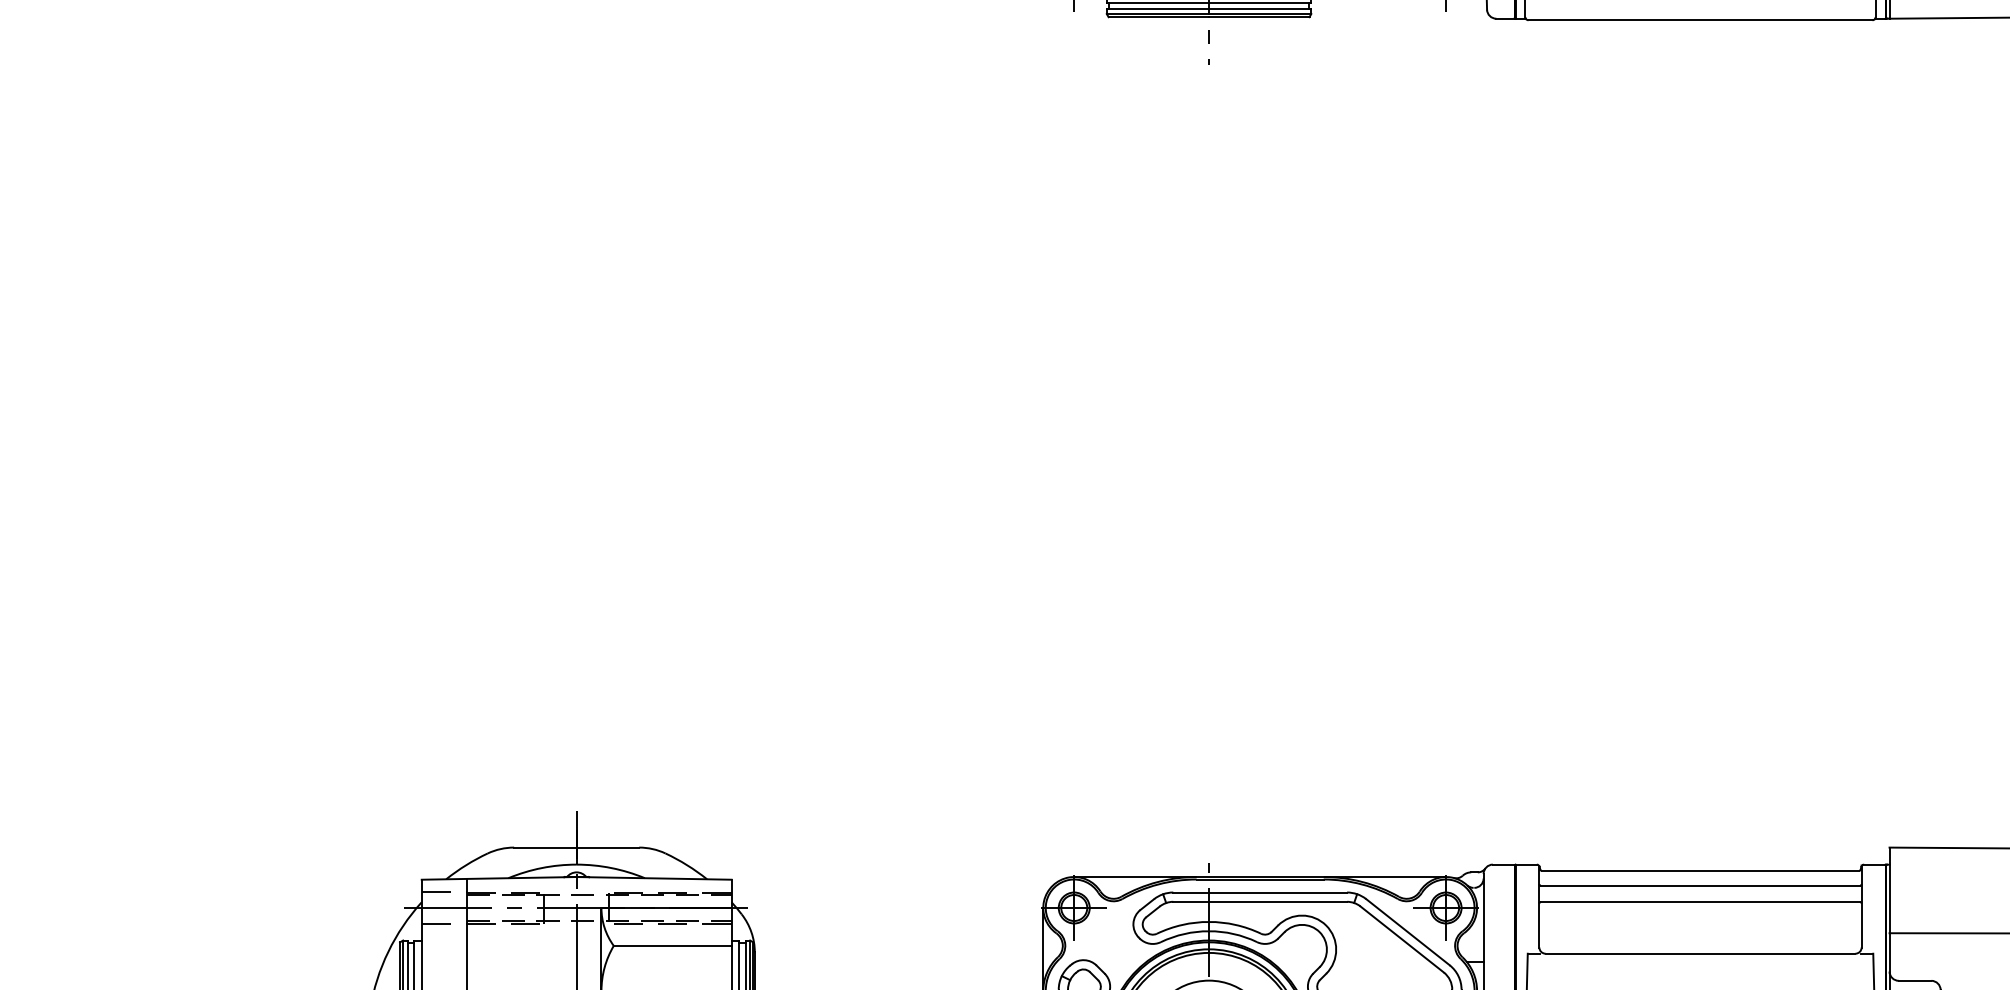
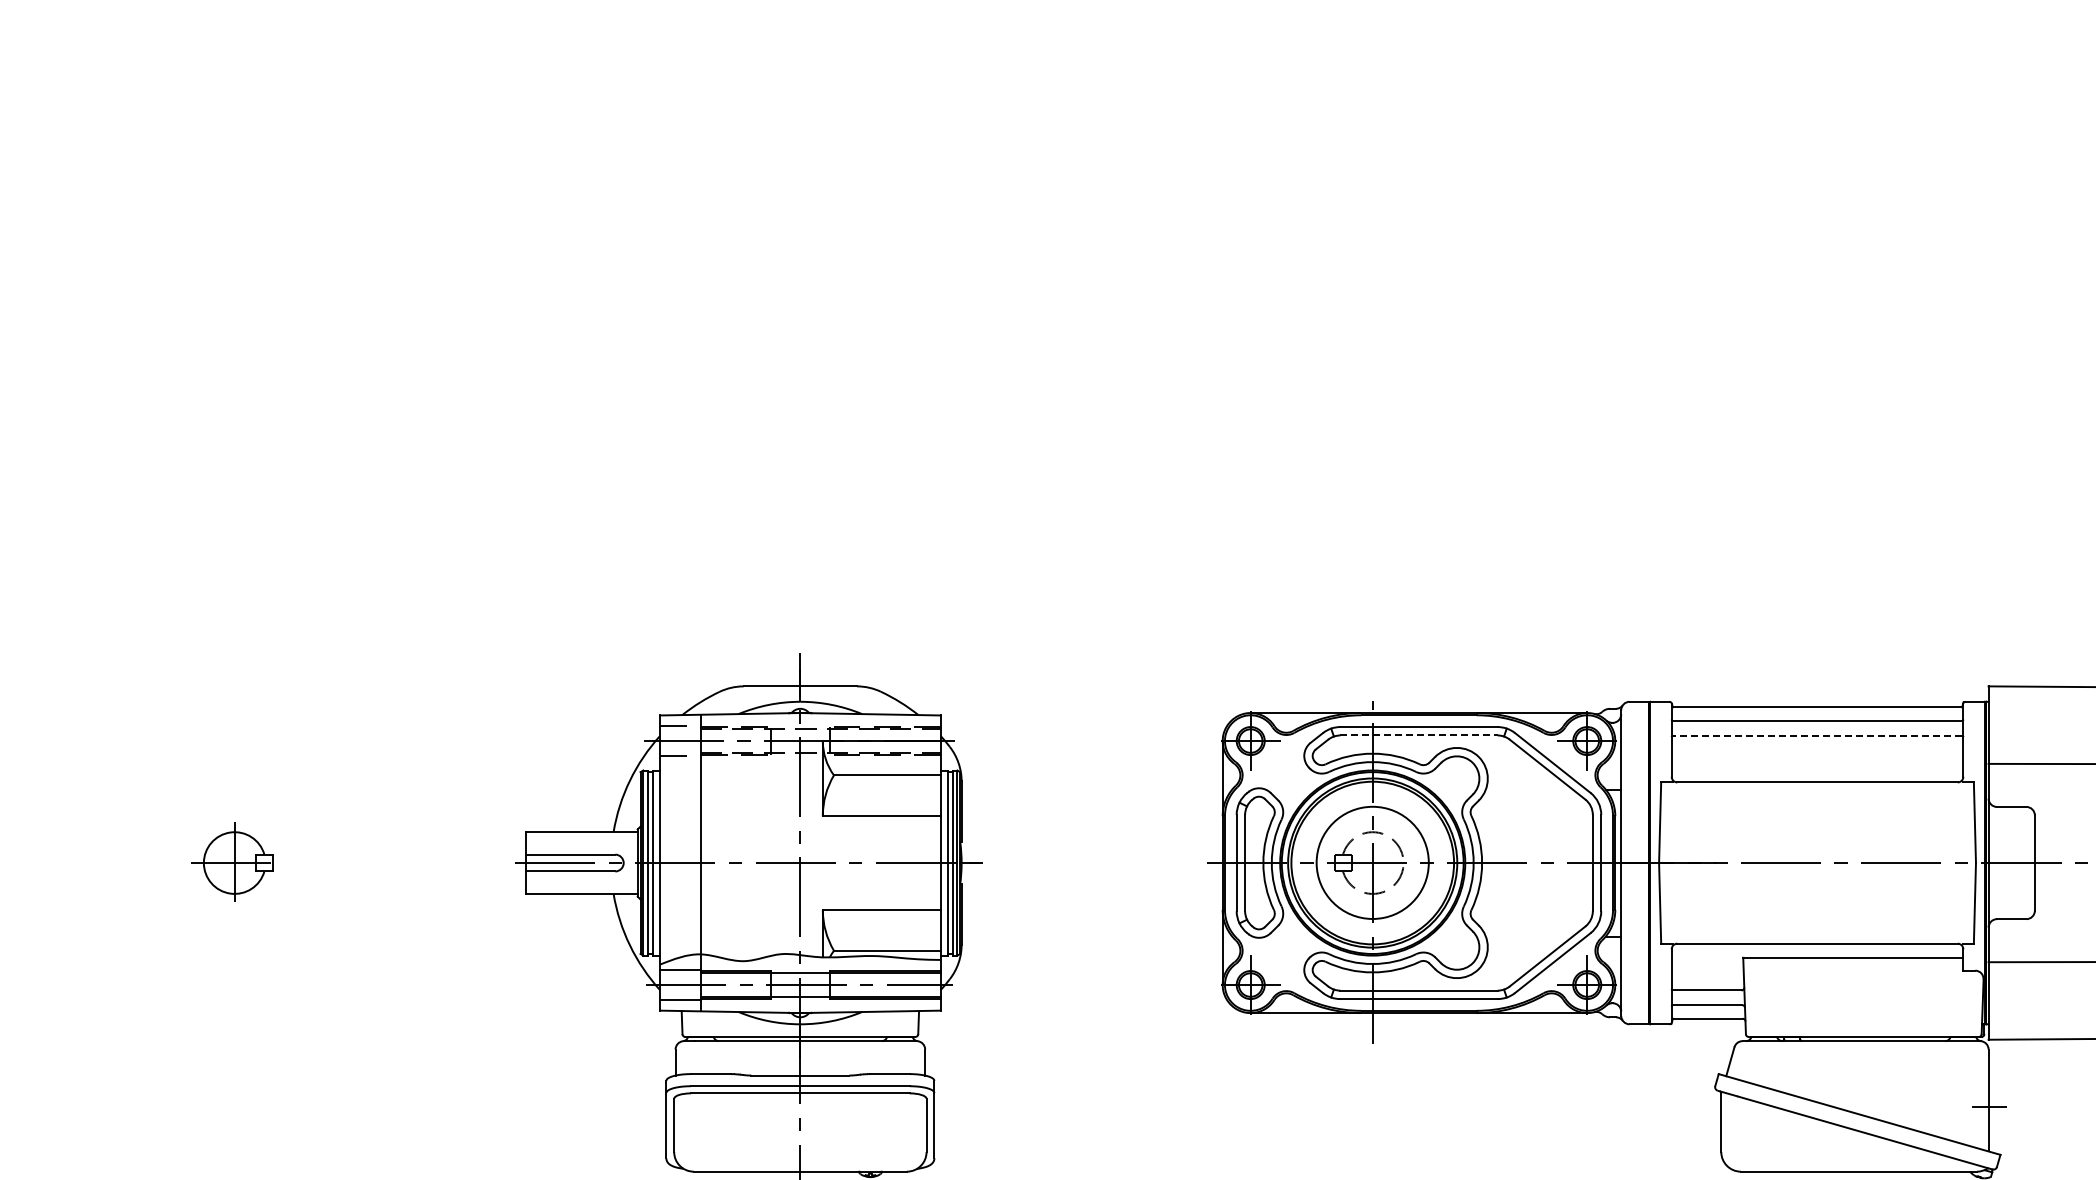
line: (1260, 901) -> (1419, 735), solid -> dashed
line: (1700, 901) -> (1817, 735), solid -> dashed

